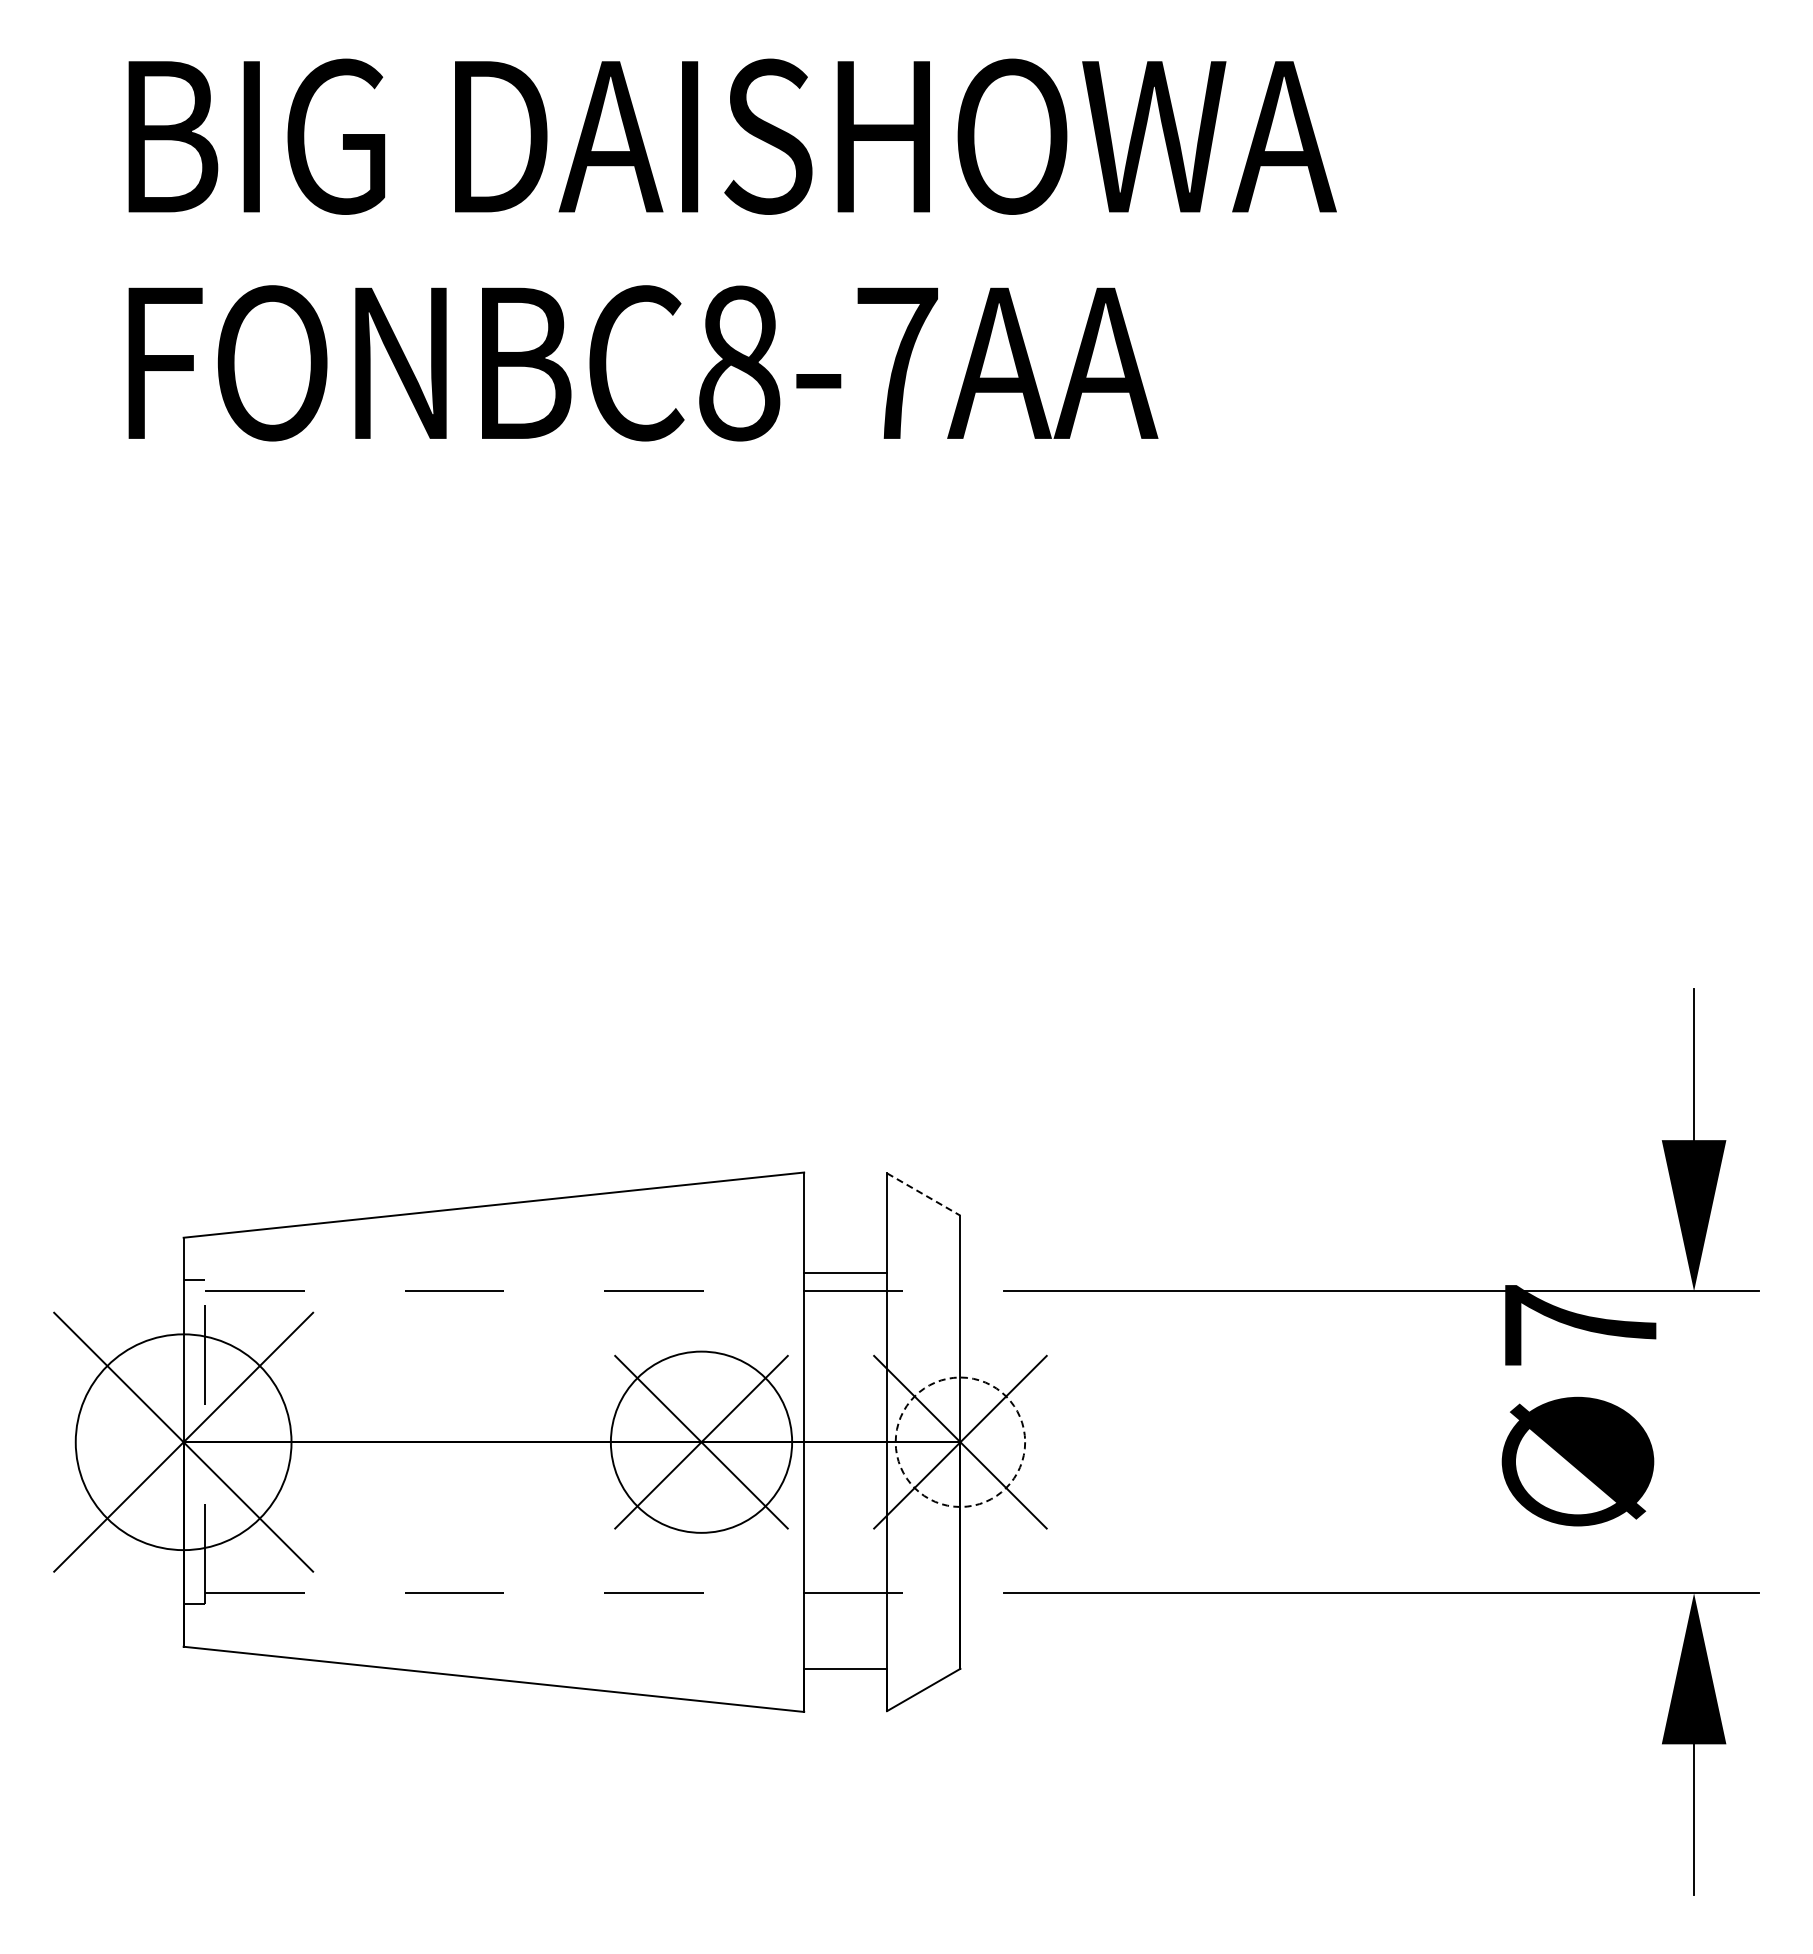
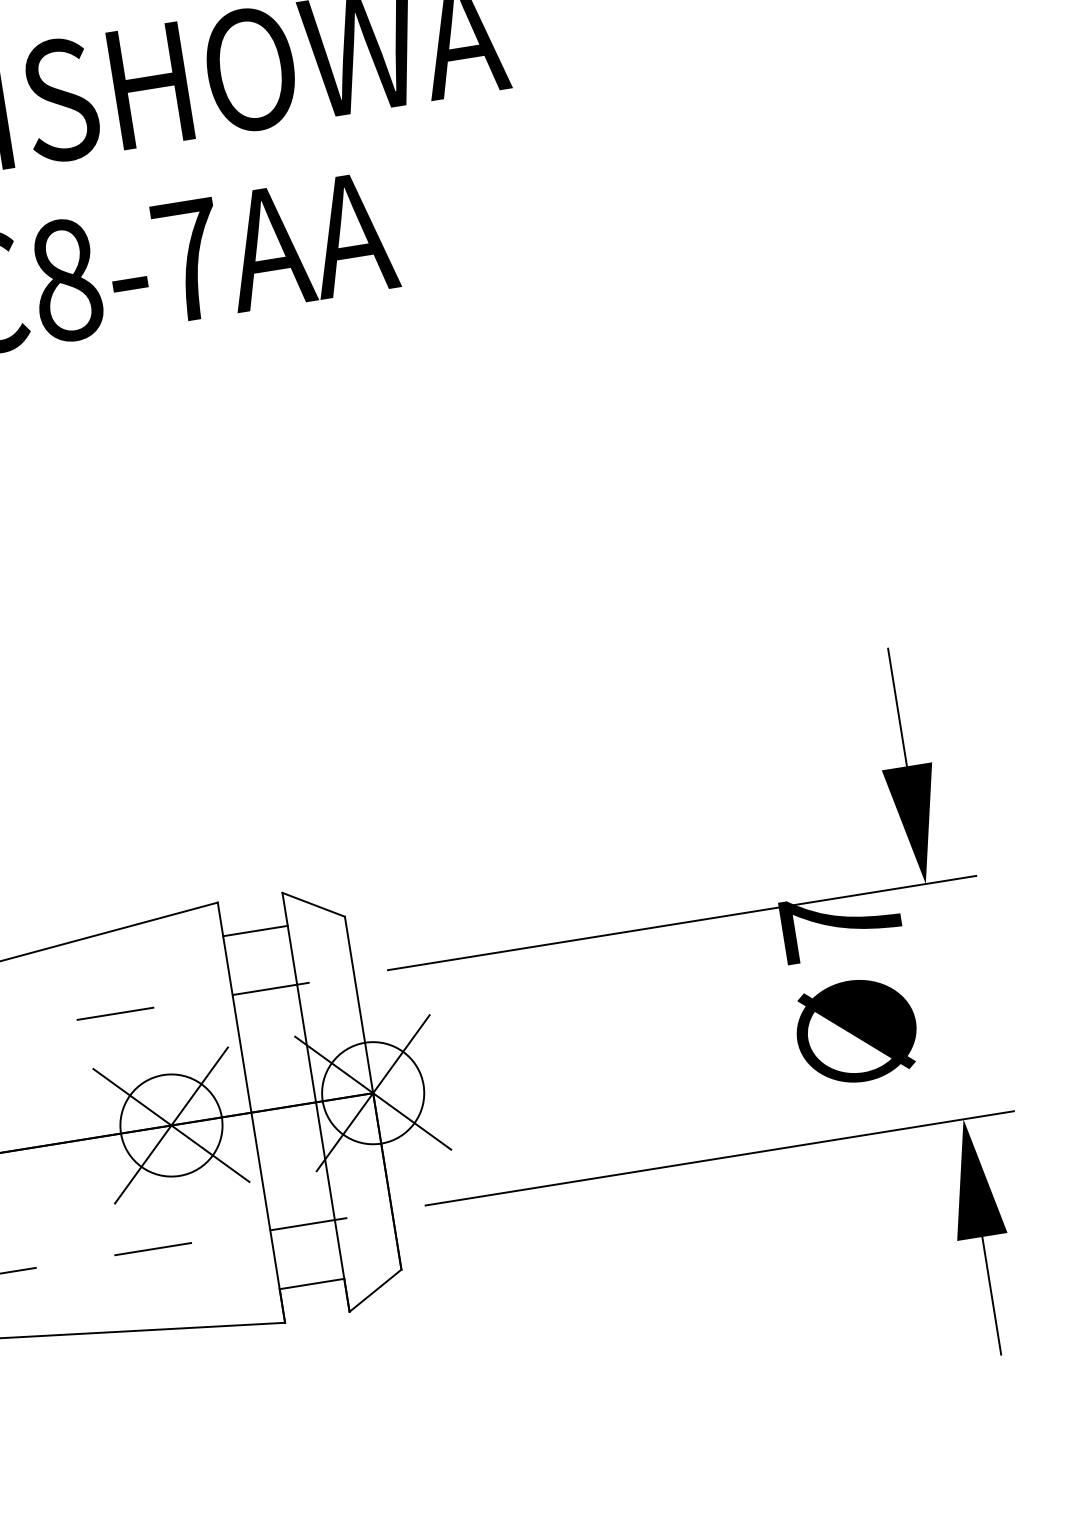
line: (924, 1194) -> (314, 904), dashed -> solid
line: (845, 1272) -> (255, 930), moved
circle: (701, 1441) -> (171, 1124), size x0.71
circle: (960, 1441) -> (373, 1092), dashed -> solid

